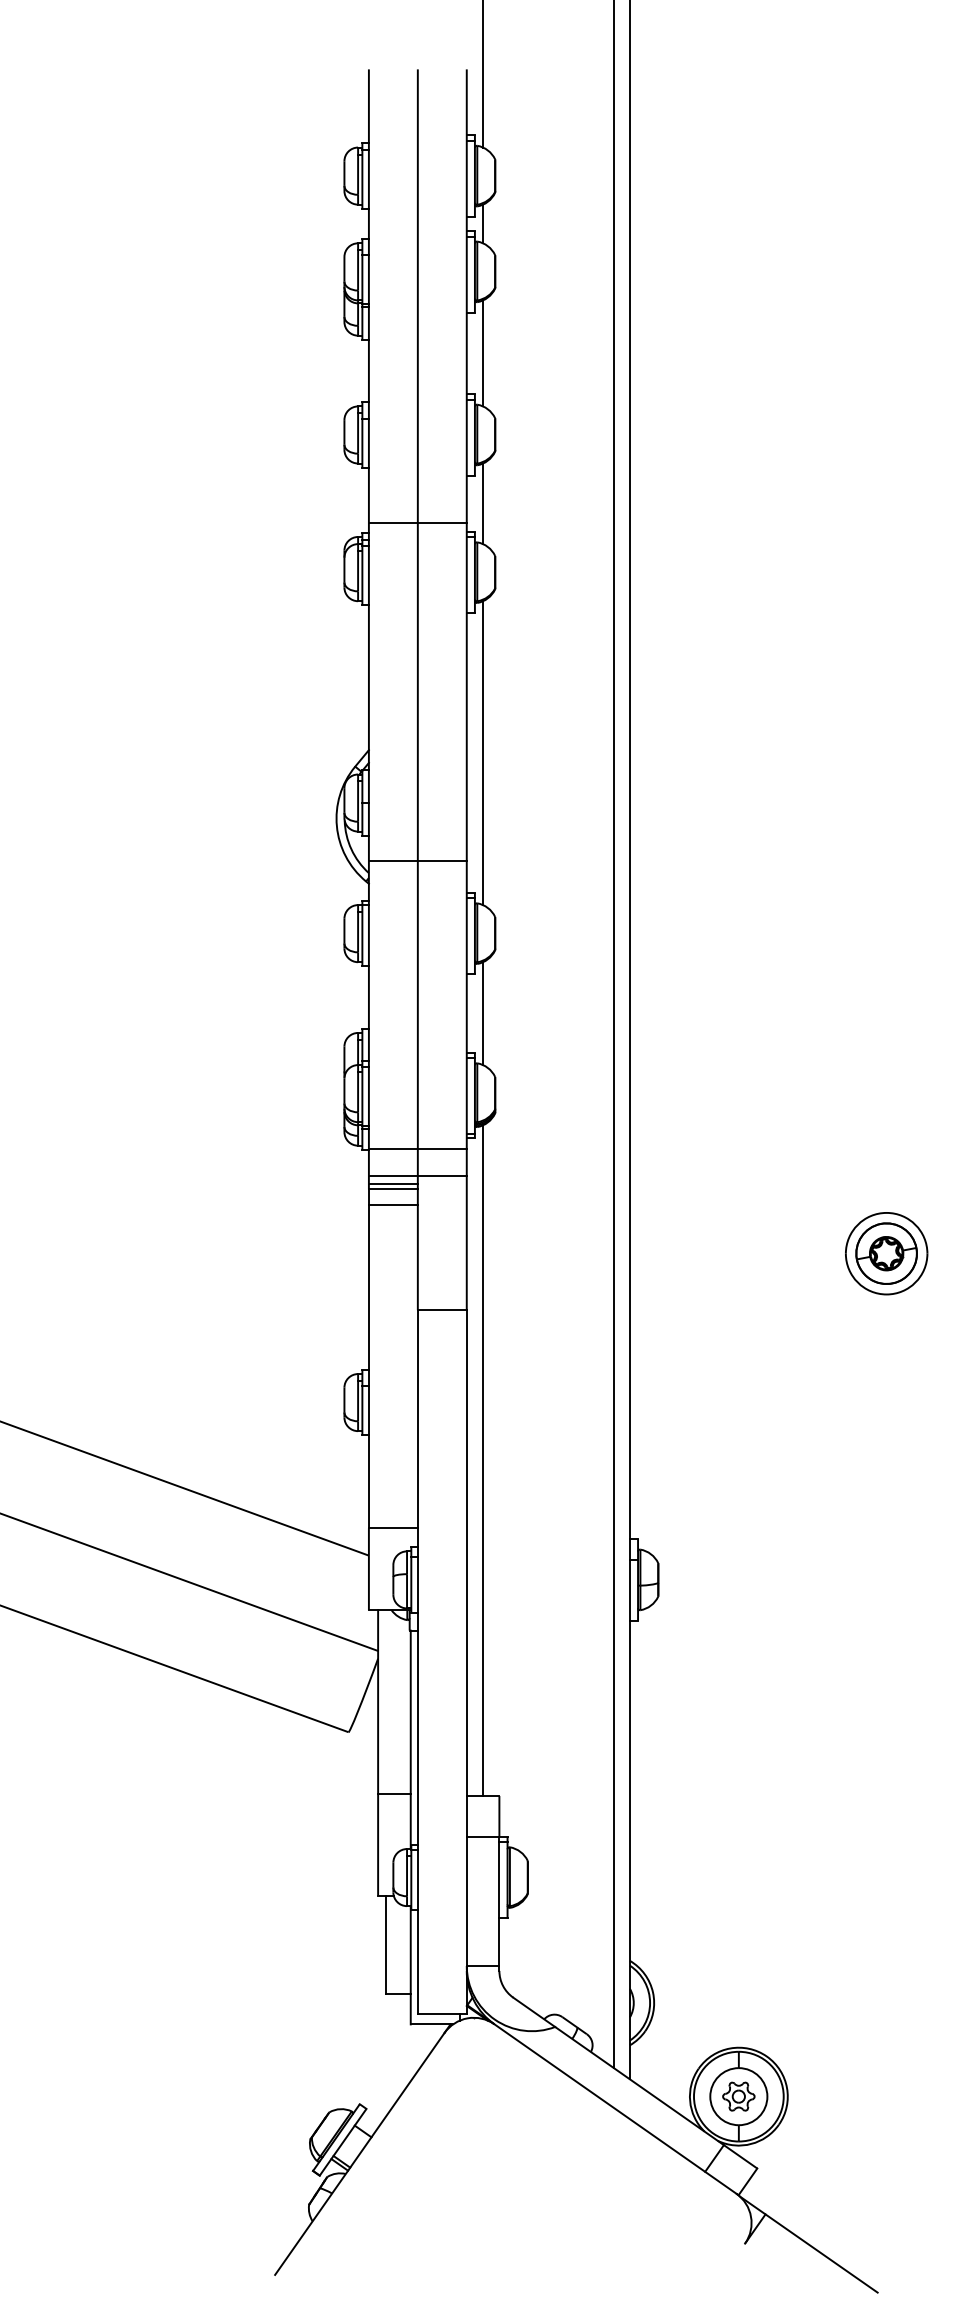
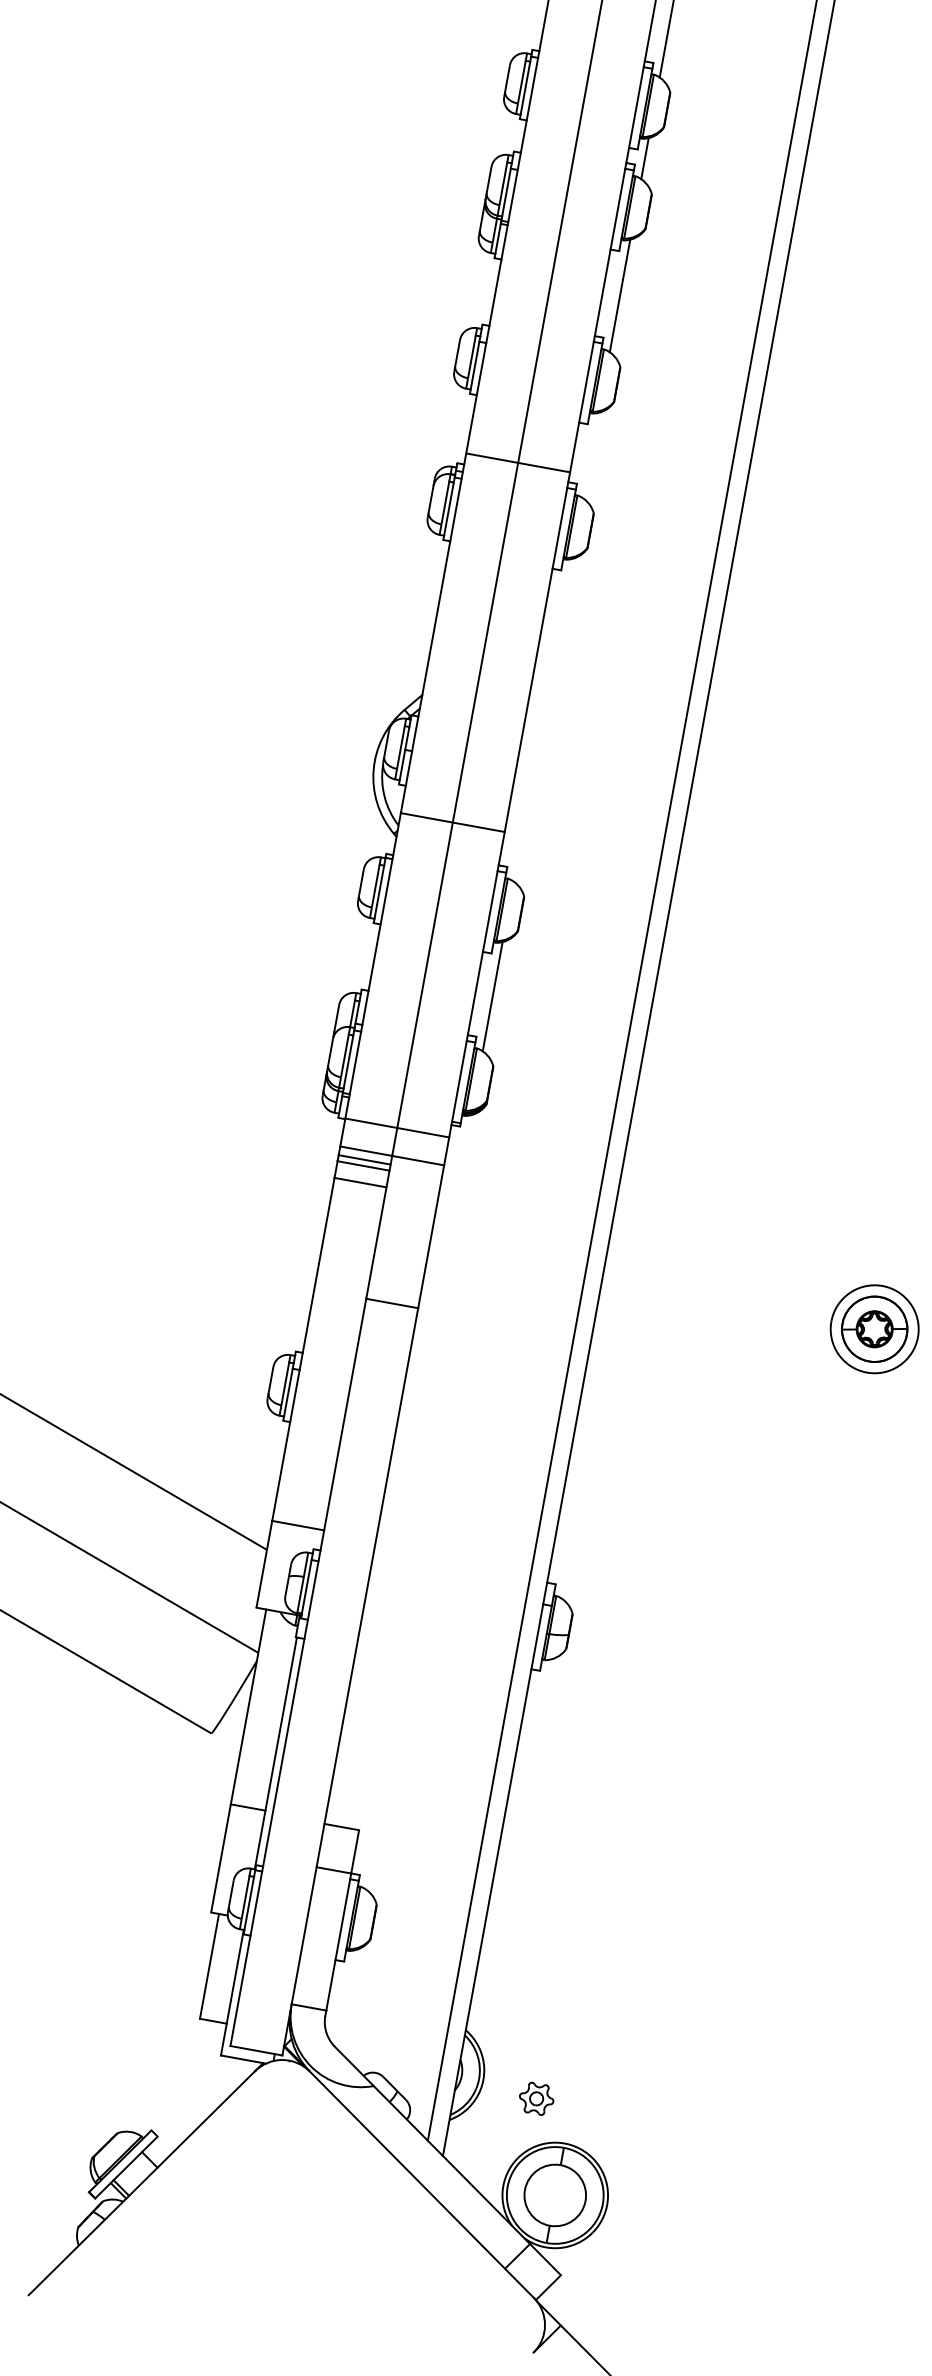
line: (483, 503) -> (591, 455), removed
line: (483, 753) -> (543, 720), removed
line: (483, 1460) -> (406, 1471), removed
part: (738, 2096) -> (536, 2098), moved

